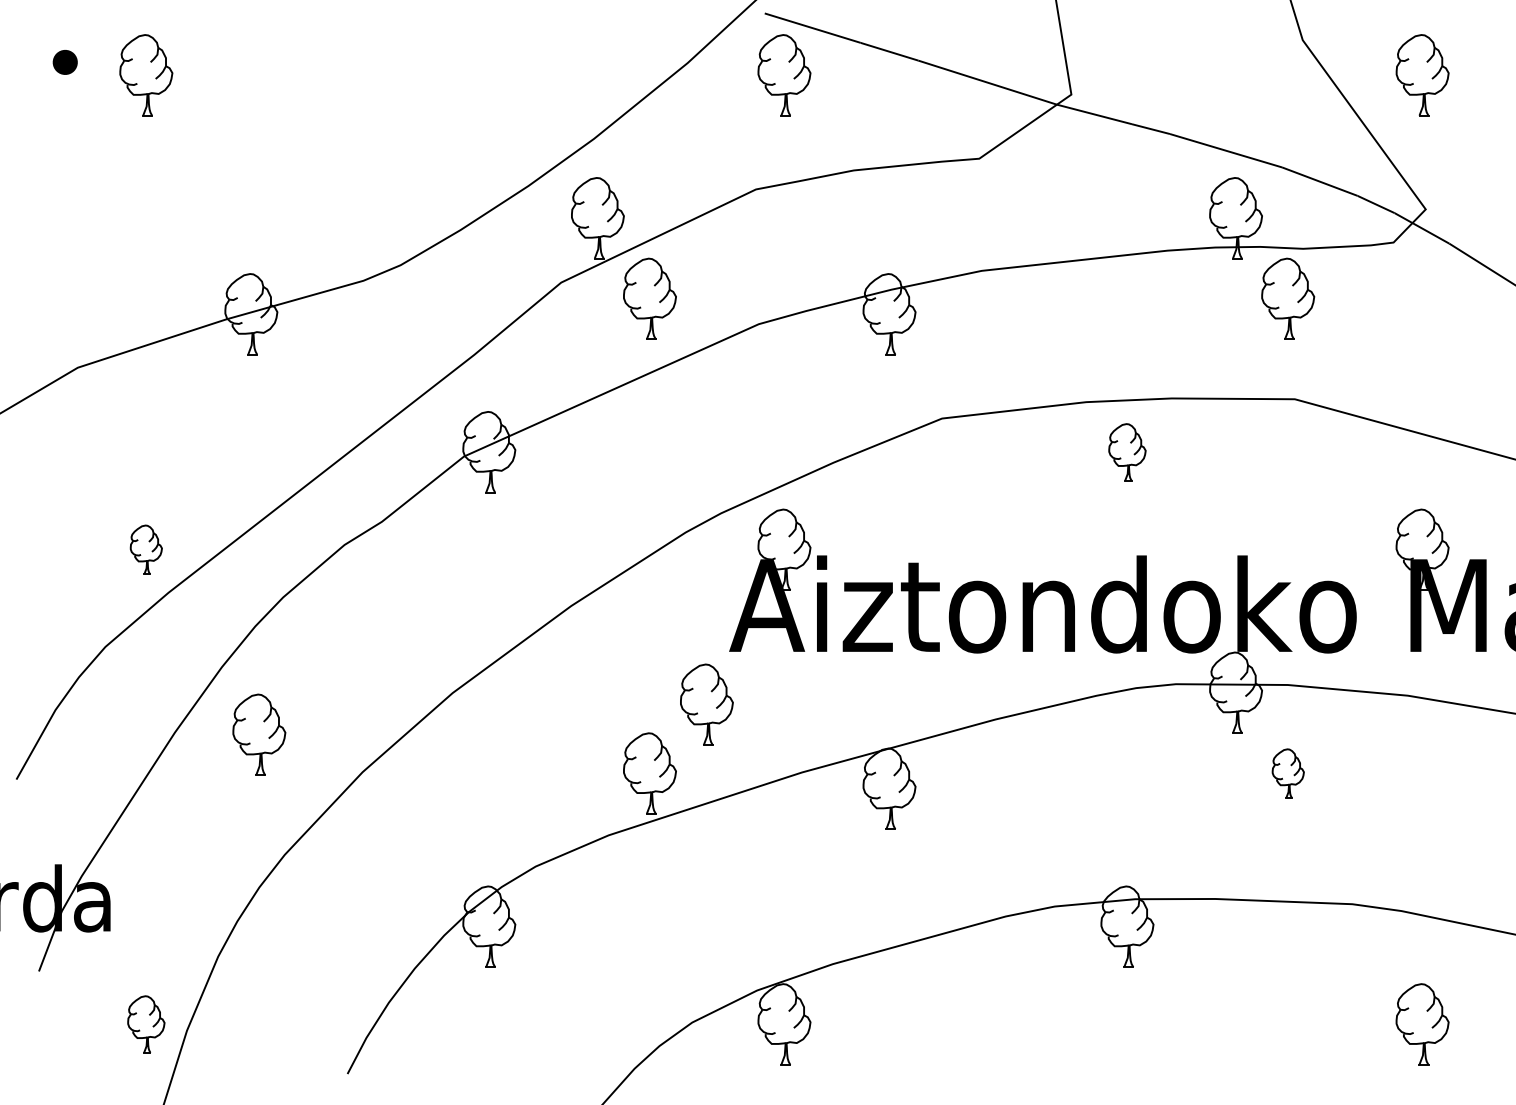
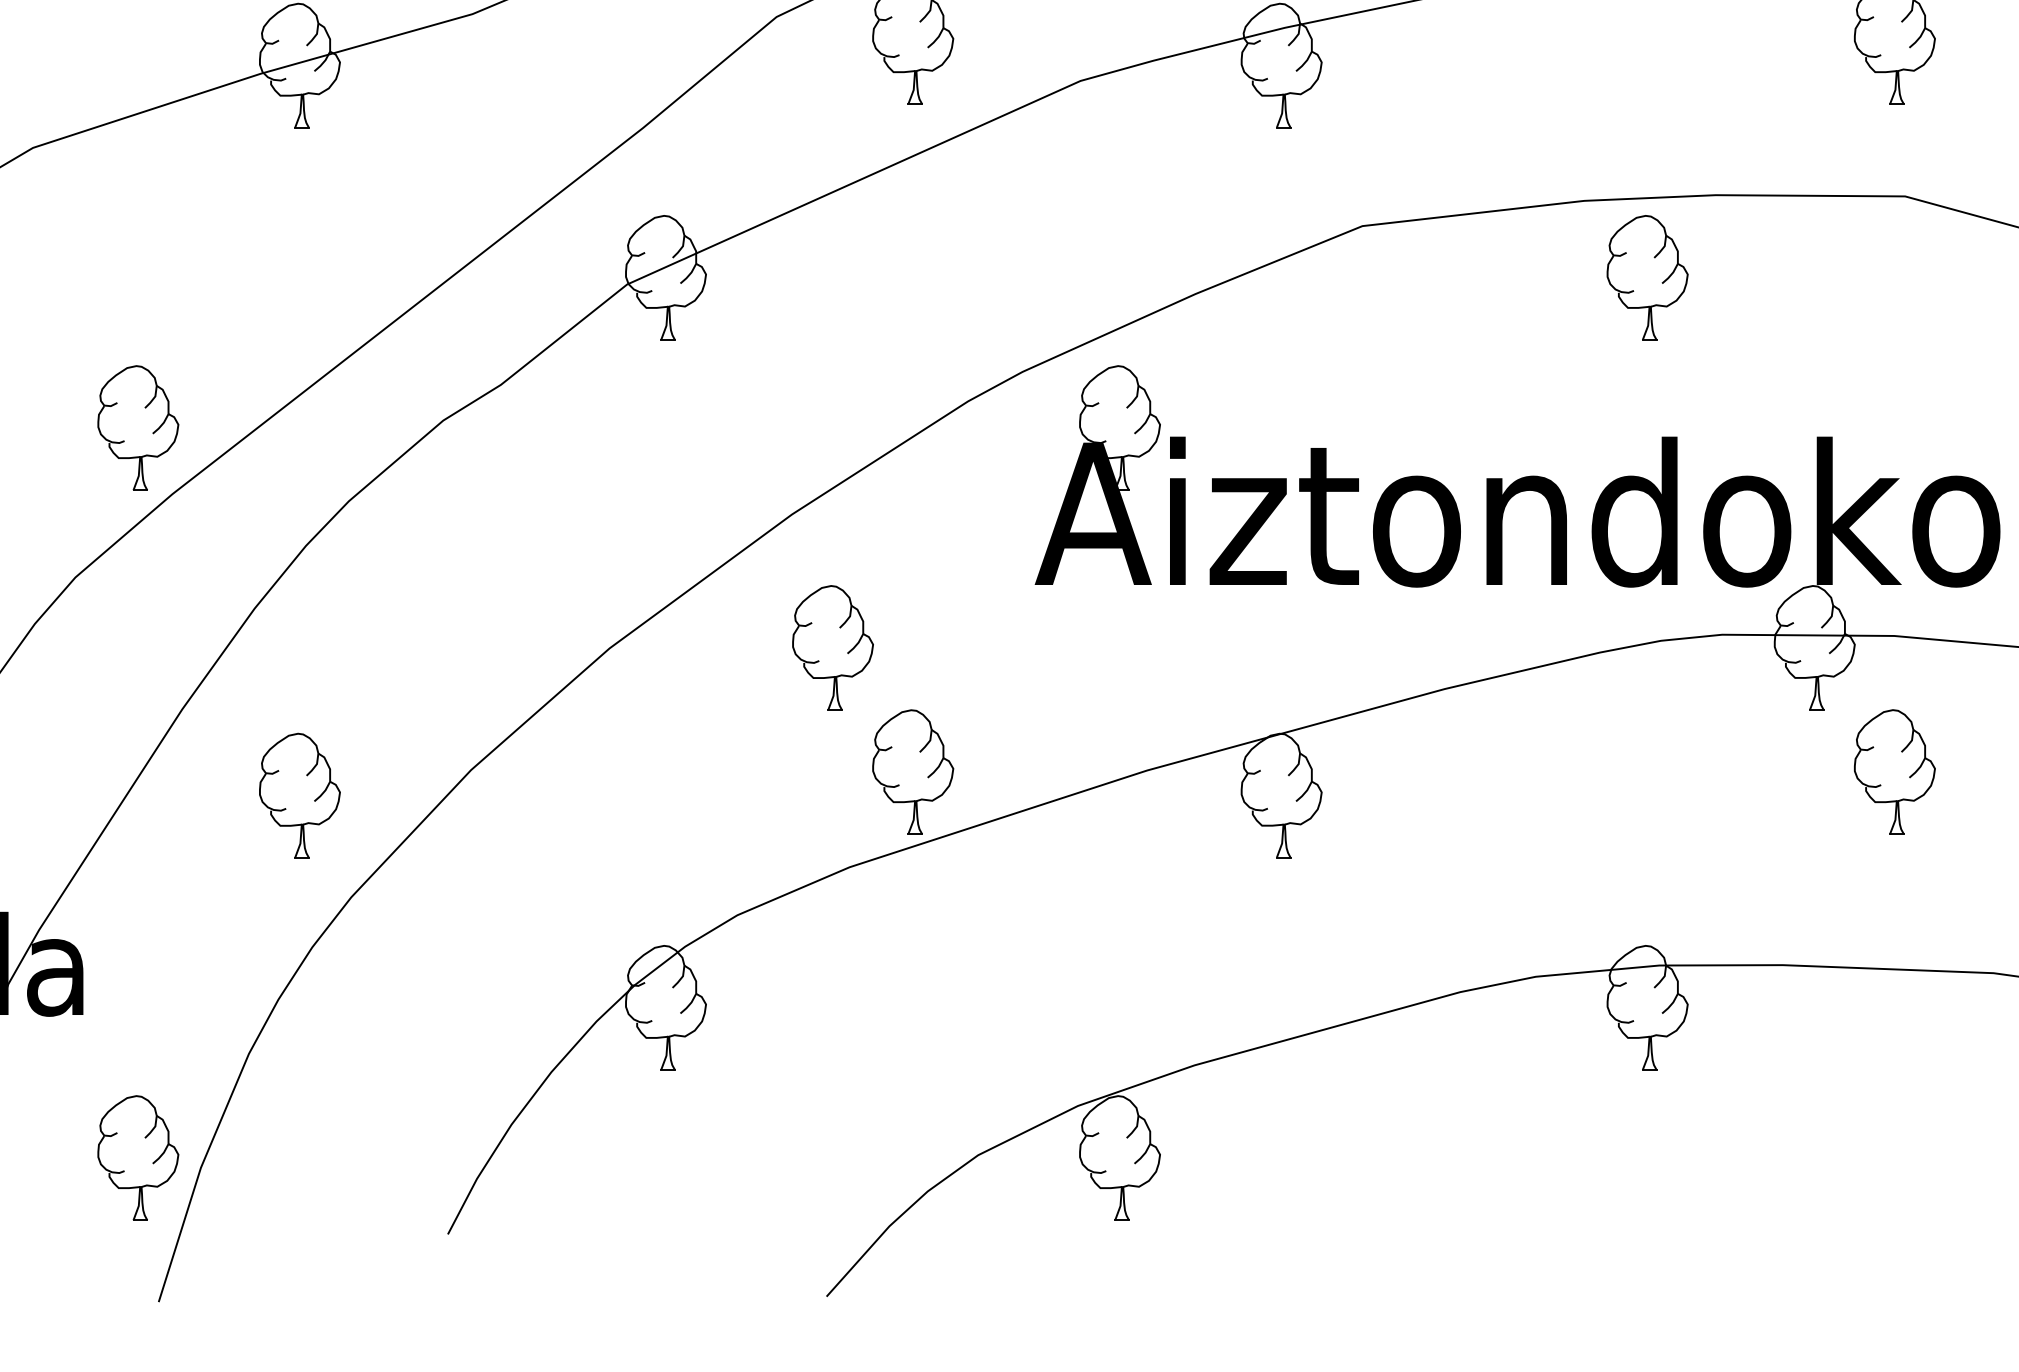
part: (1127, 452) -> (1647, 278), size x1.43
part: (146, 549) -> (138, 427), size x1.67
part: (706, 704) -> (832, 647), moved
part: (259, 734) -> (300, 795), moved
part: (1288, 773) -> (1895, 772), size x1.67
part: (146, 1024) -> (138, 1158), size x1.43

